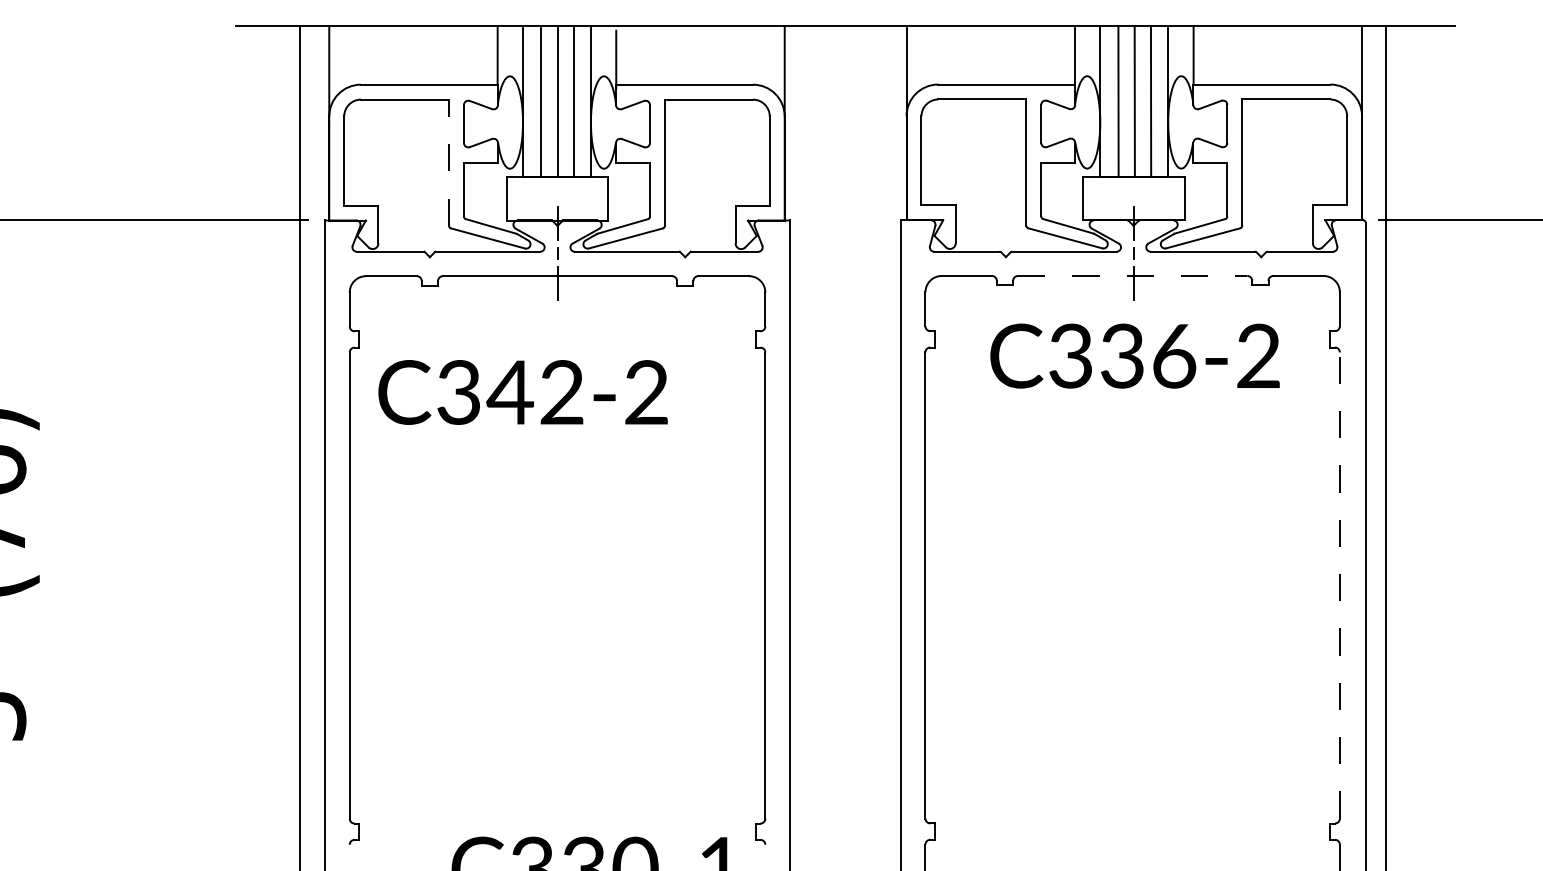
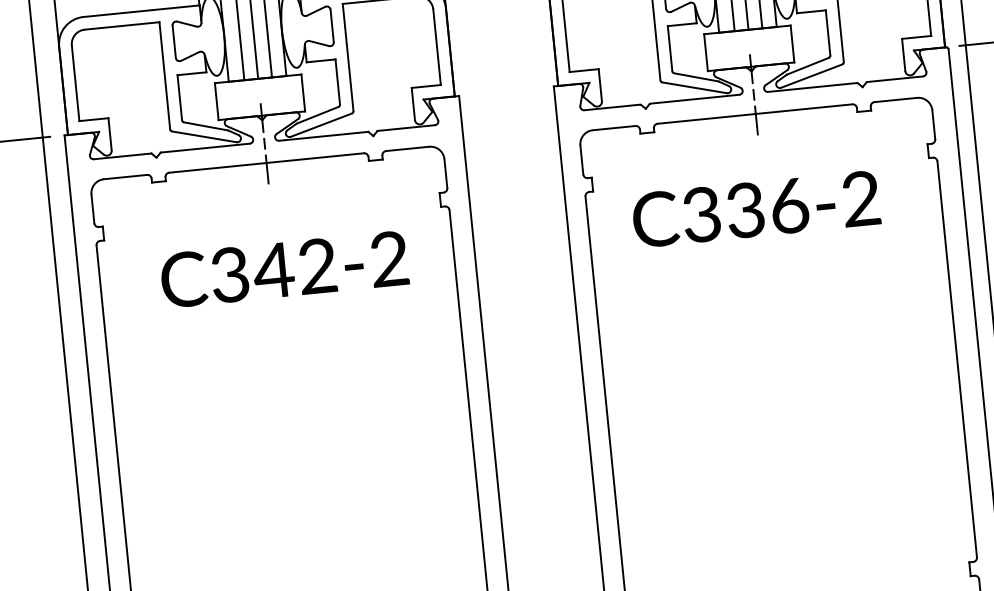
line: (449, 162) -> (165, 75), dashed -> solid
line: (1132, 275) -> (754, 113), dashed -> solid
text: (1134, 355) -> (755, 208), moved
text: (522, 392) -> (284, 269), moved
line: (1339, 585) -> (956, 359), dashed -> solid

